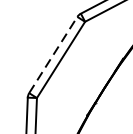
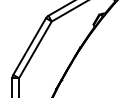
line: (53, 54) -> (29, 46), dashed -> solid

